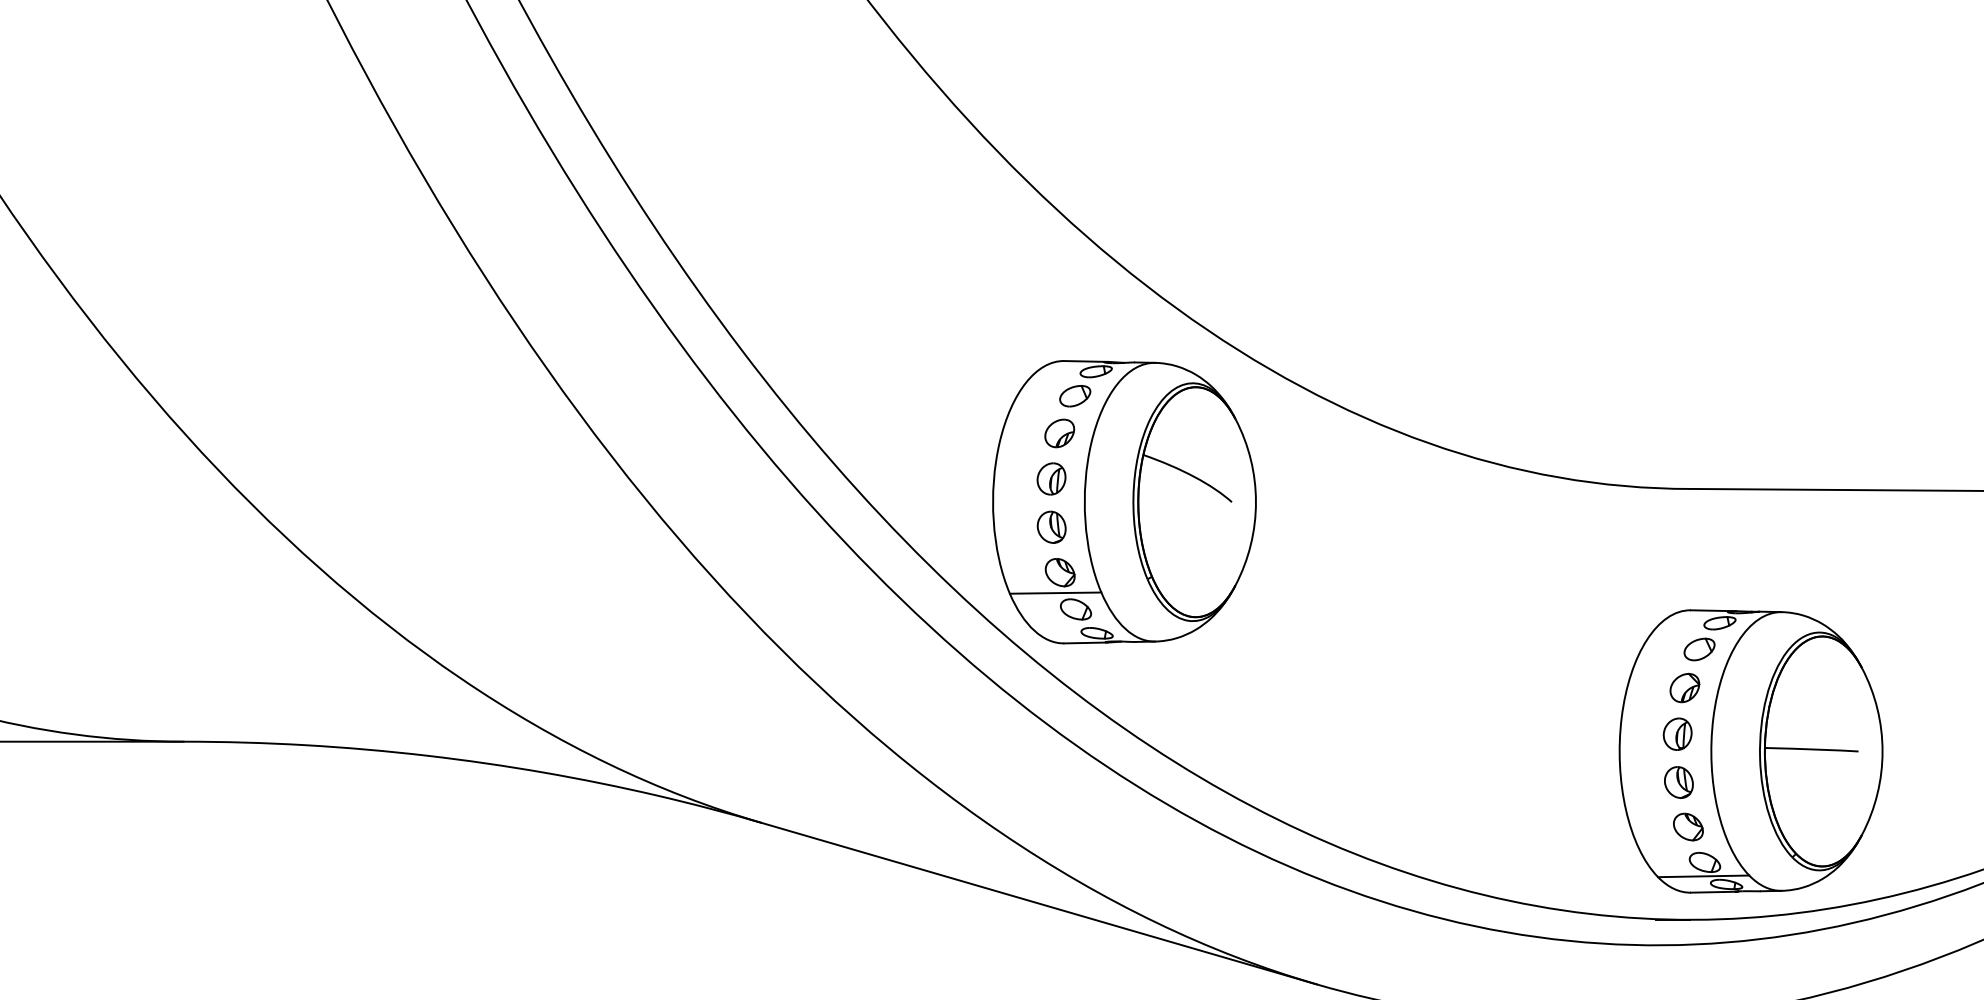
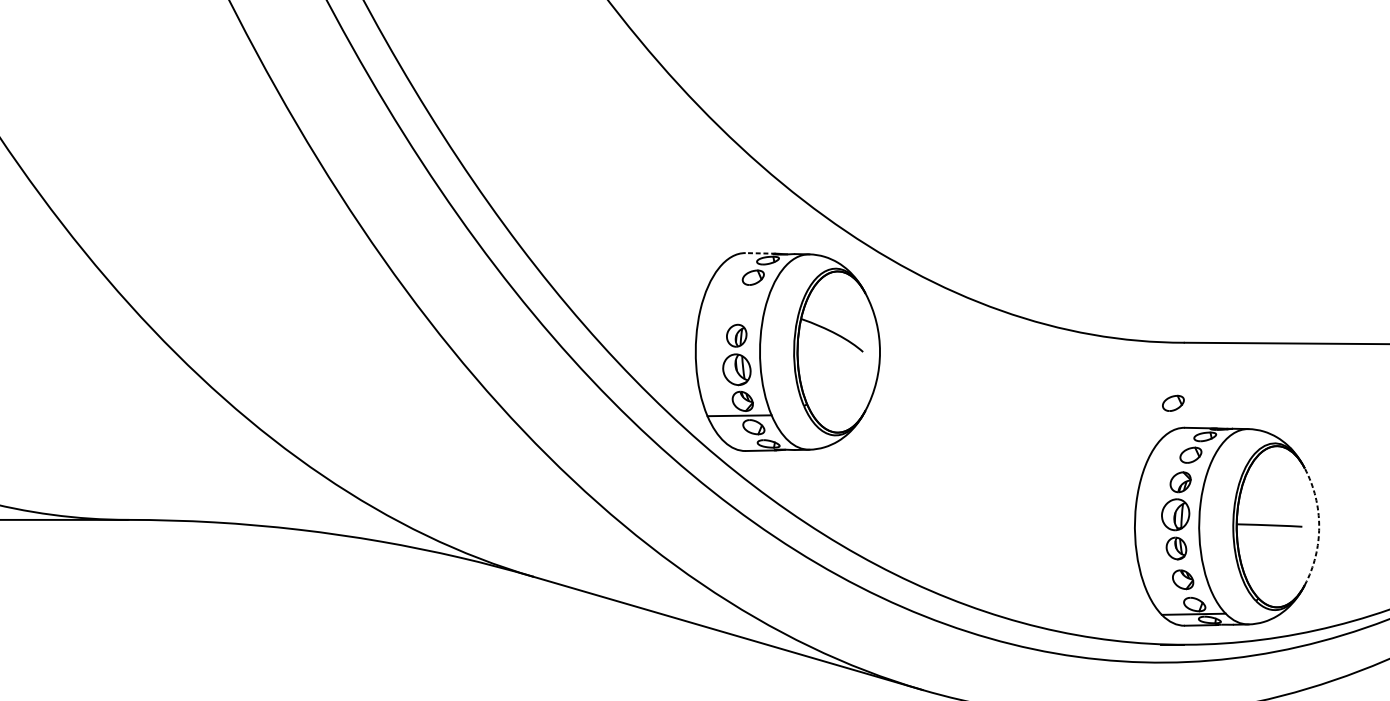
line: (1086, 361) -> (761, 253), solid -> dashed
part: (1059, 433) -> (742, 303), removed
part: (1051, 526) -> (736, 369), size x1.4
part: (1674, 575) -> (1173, 403), added
part: (1677, 733) -> (1175, 514), size x1.4
arc: (1882, 751) -> (1319, 526), solid -> dashed

